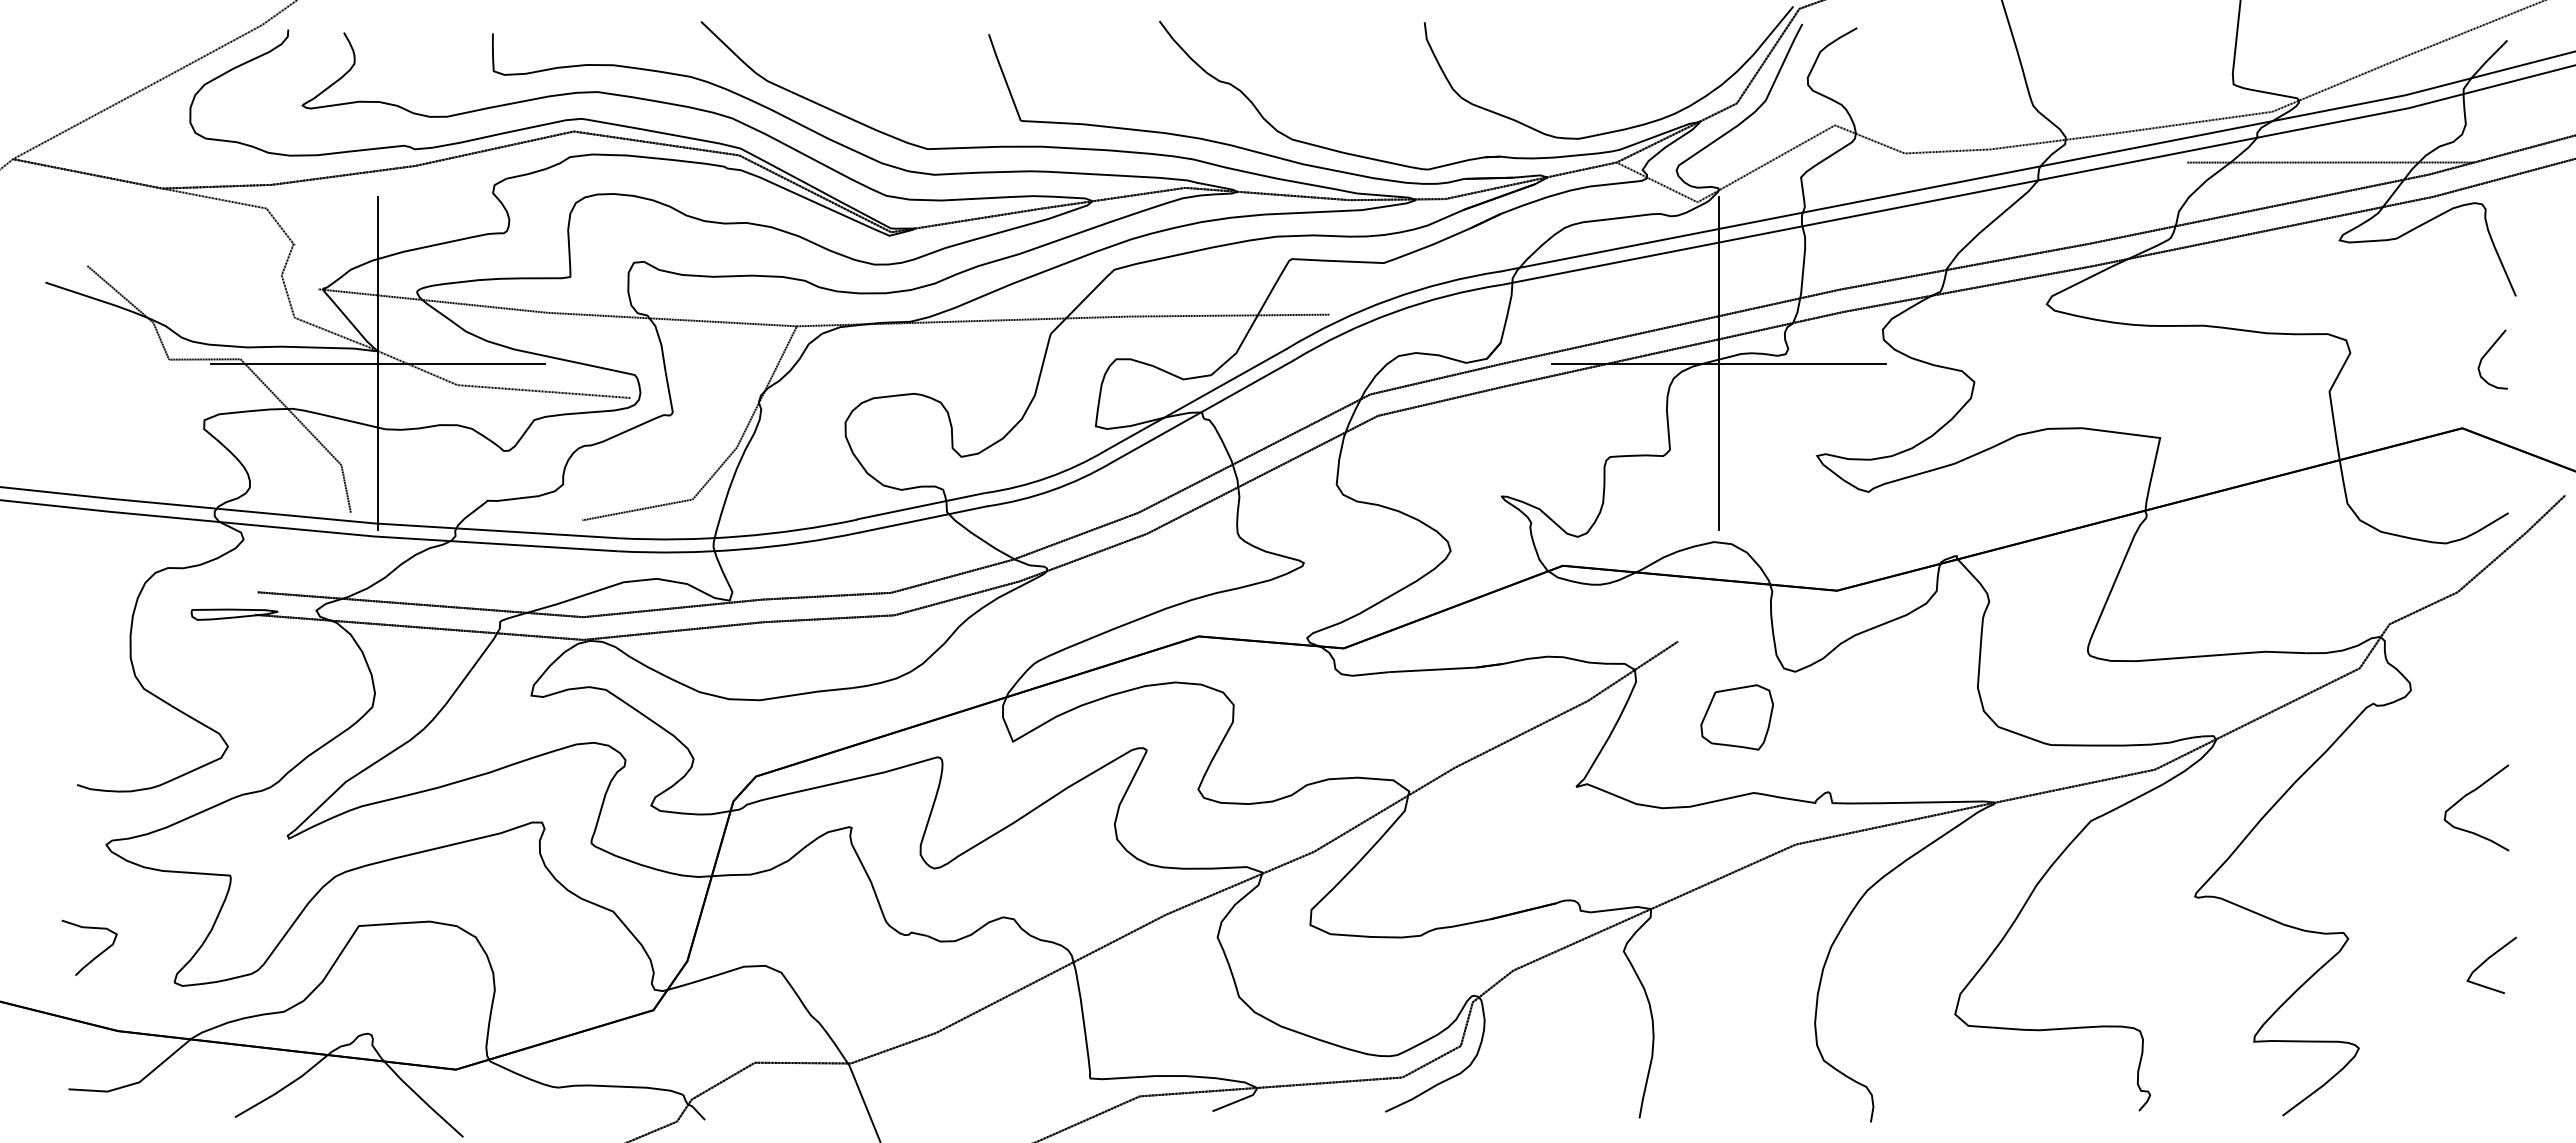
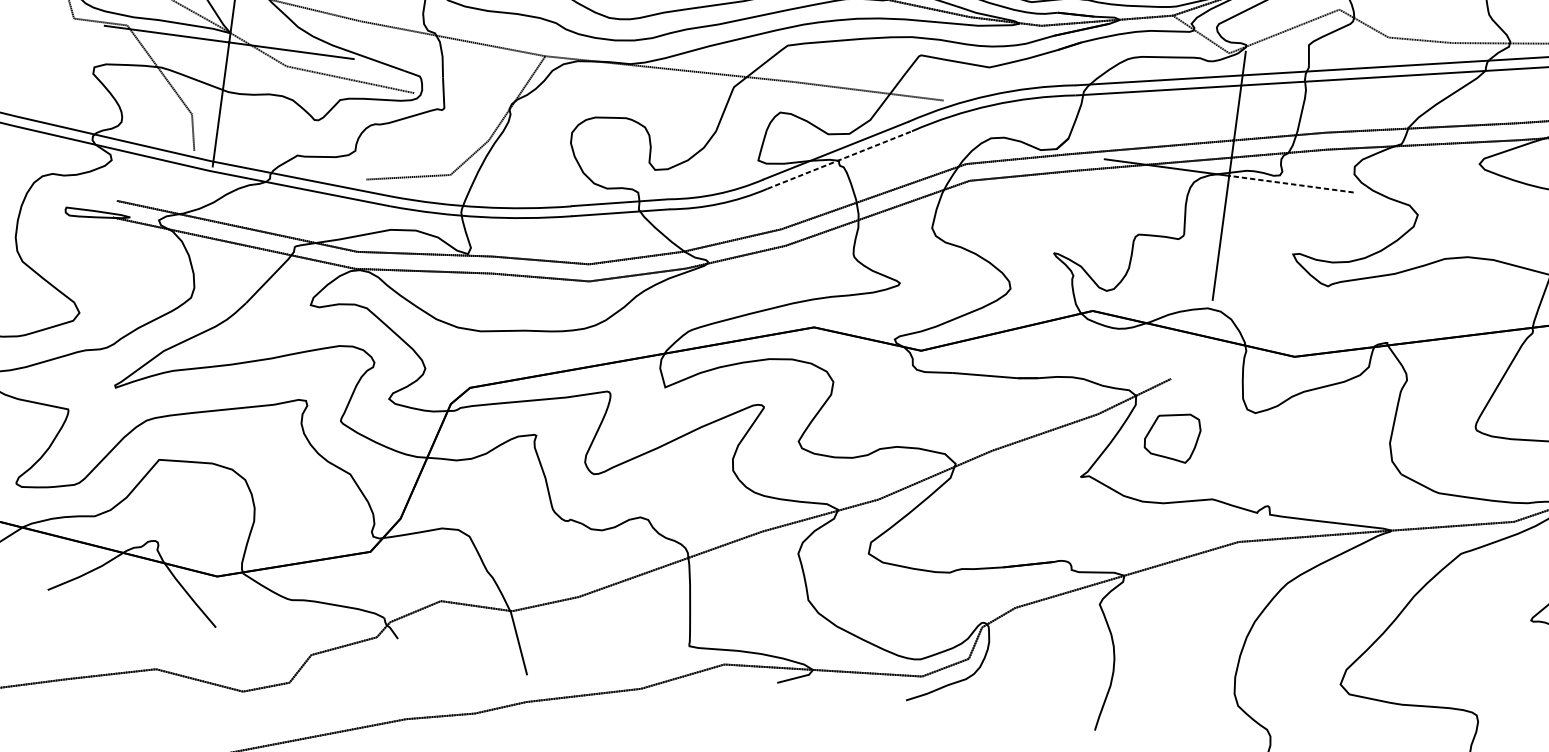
line: (1802, 363) -> (1291, 183), solid -> dashed
line: (1203, 411) -> (840, 160), solid -> dashed
part: (1736, 717) -> (1172, 436), moved

